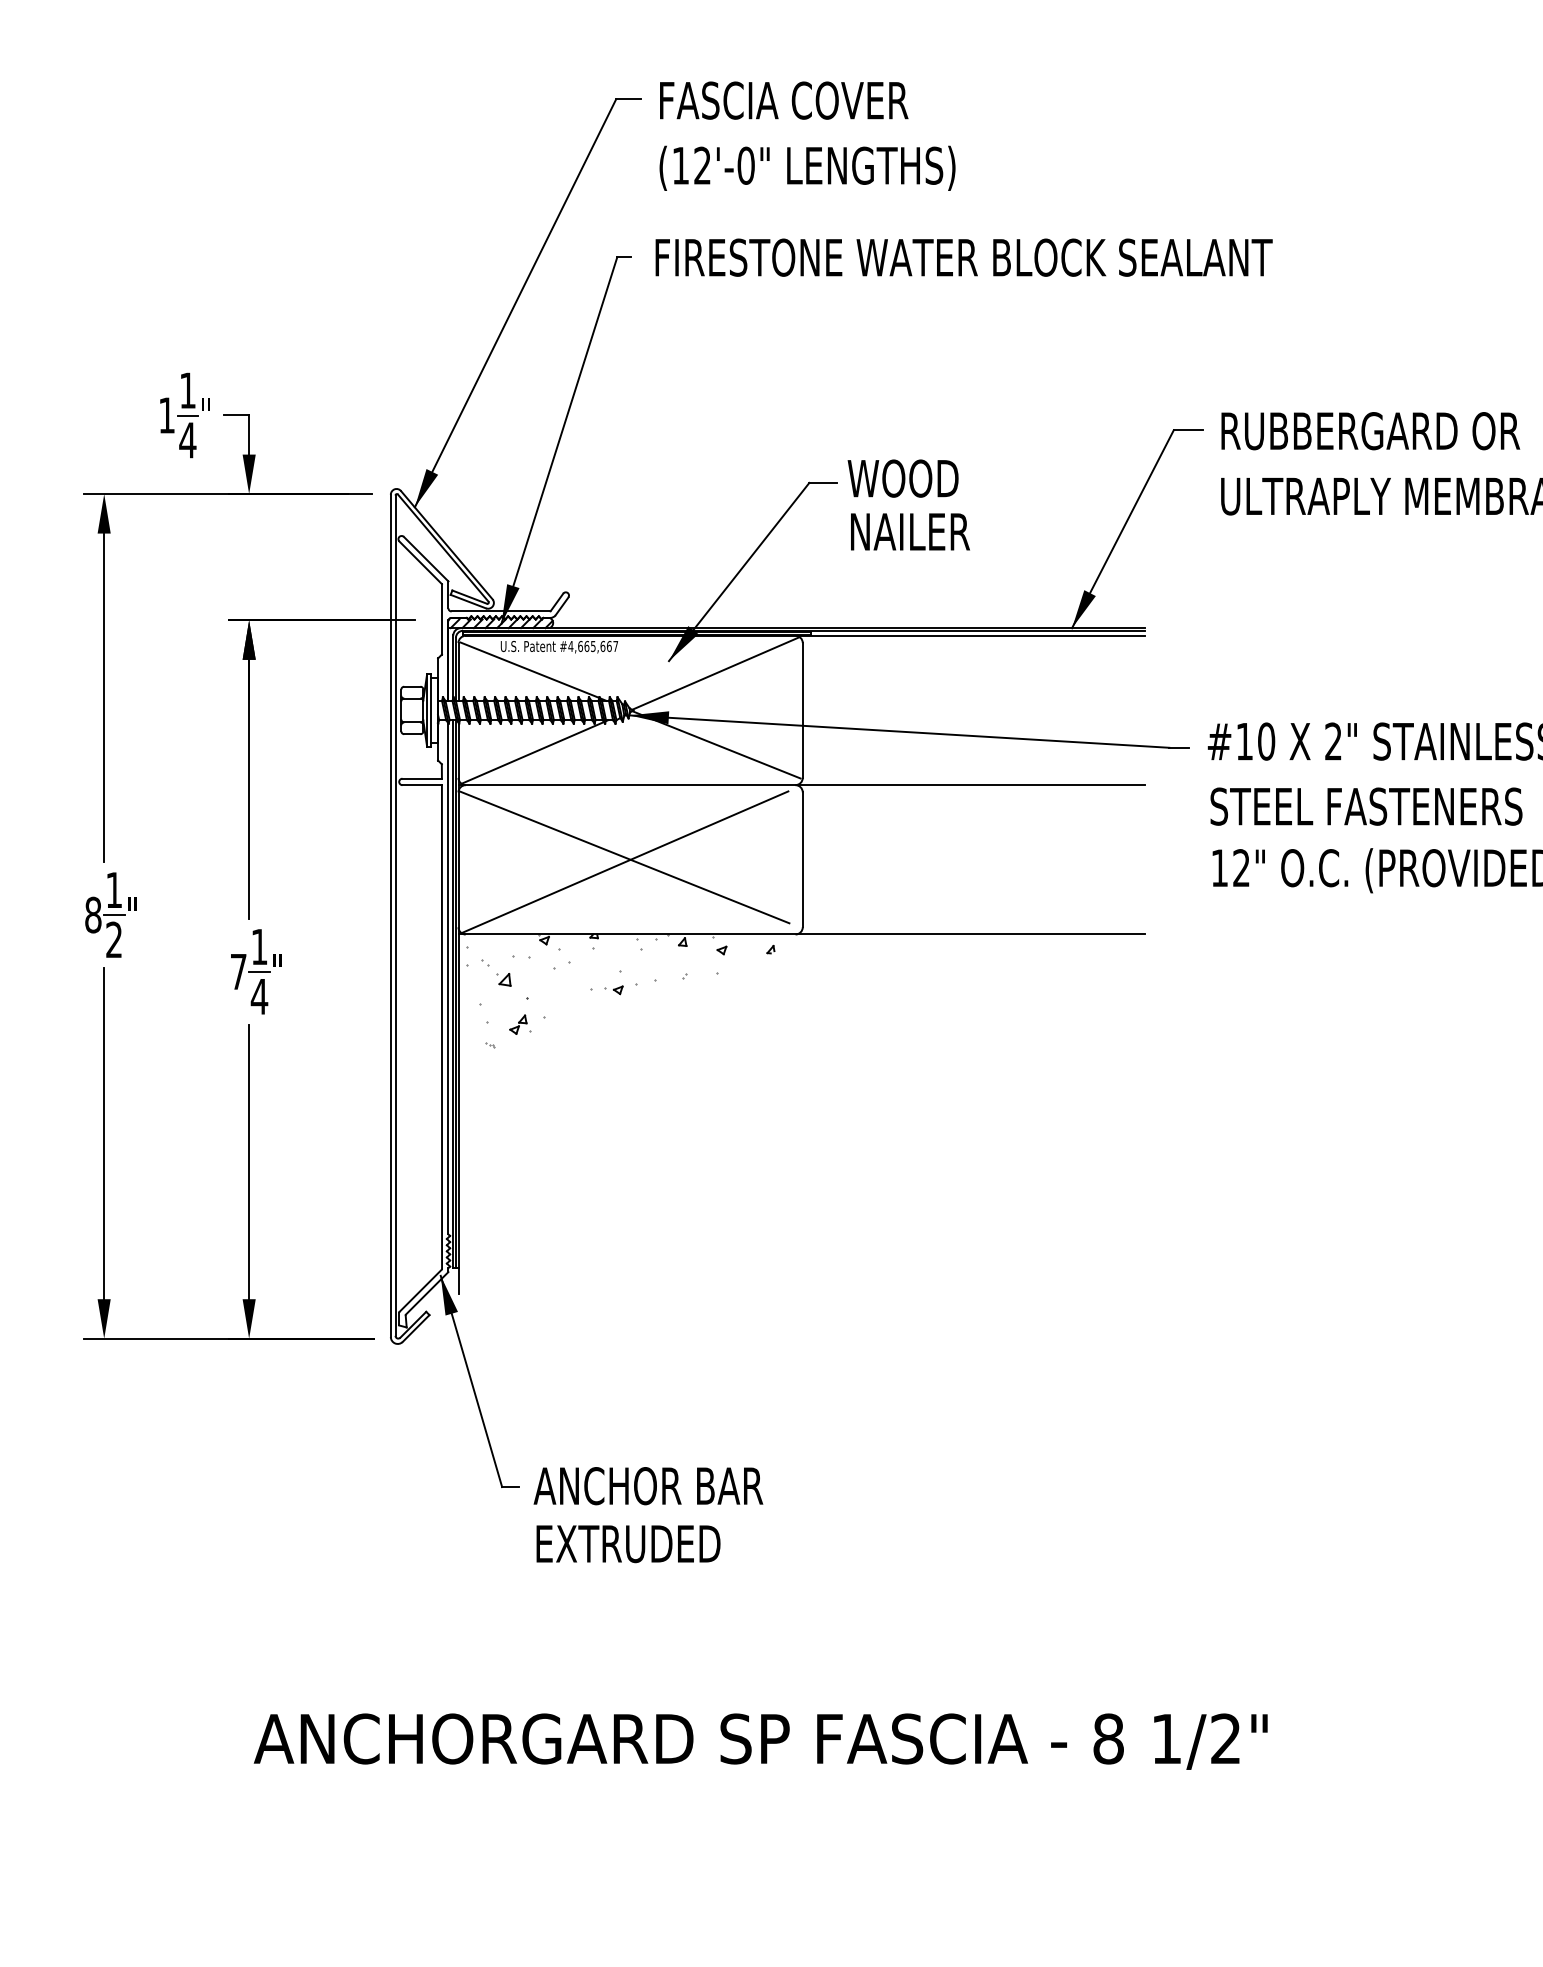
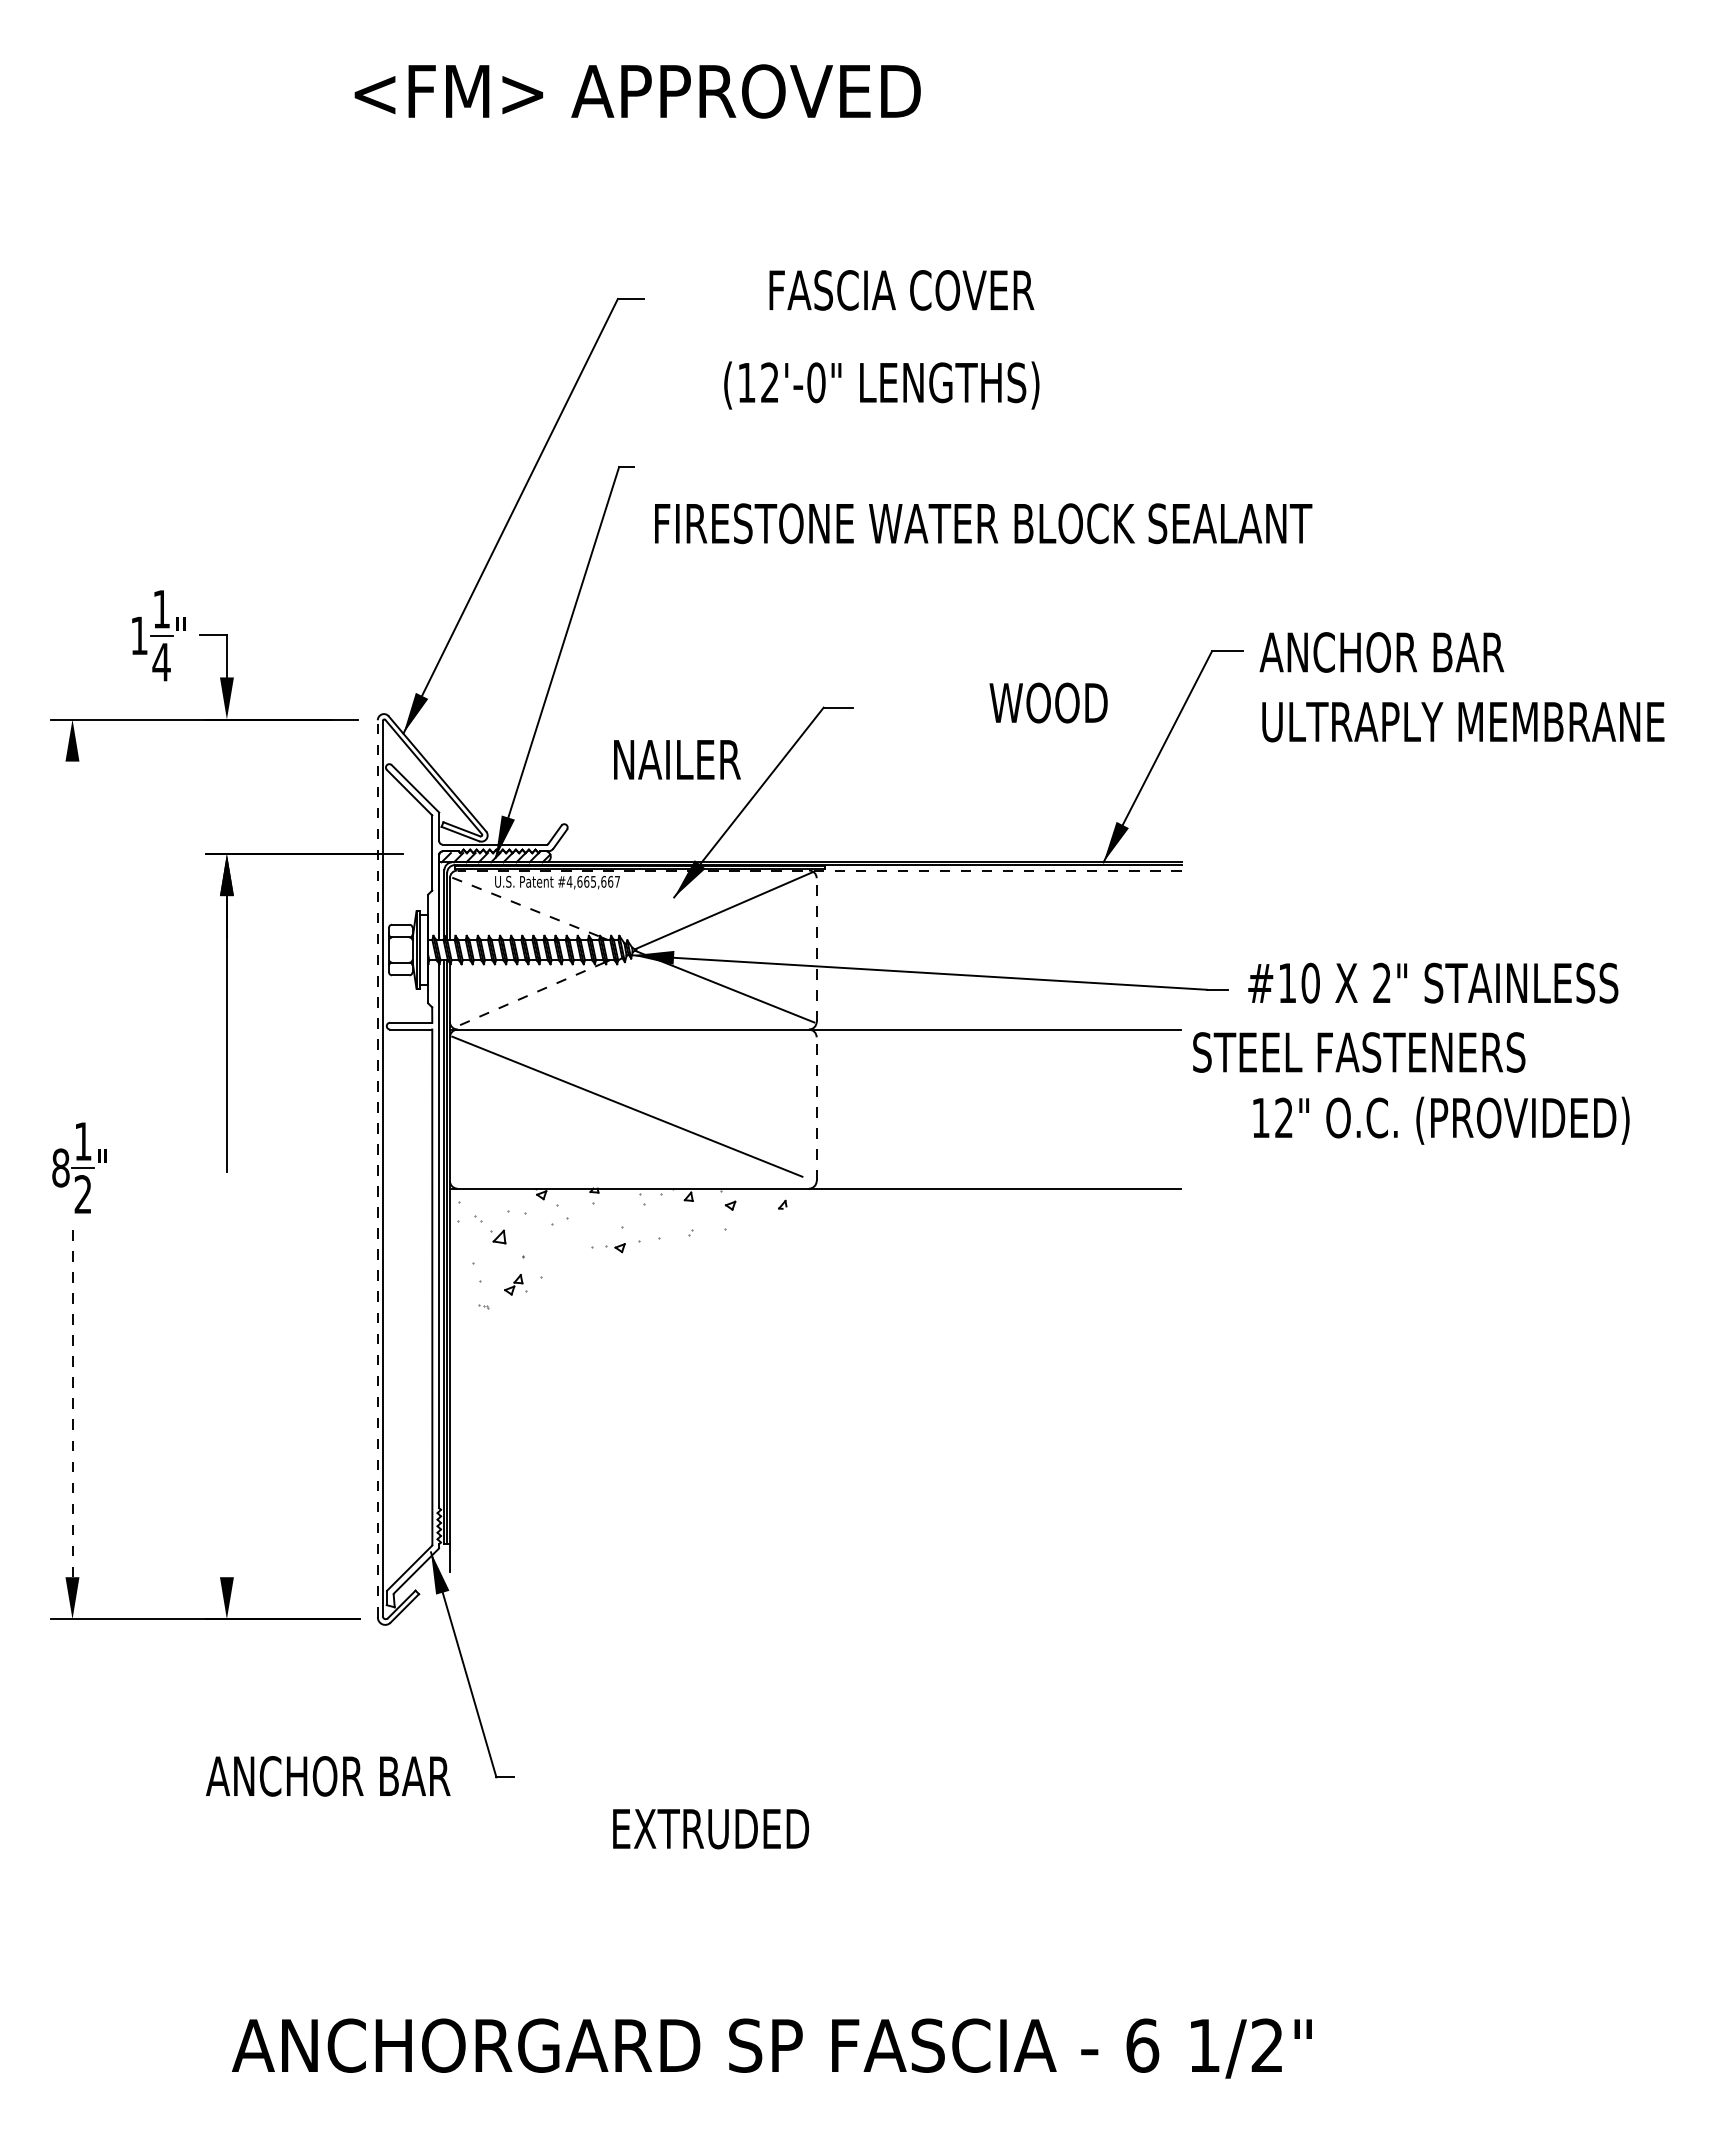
text: (783, 100) -> (901, 290), moved
text: (807, 168) -> (881, 385), moved
text: (964, 257) -> (983, 523), moved
text: (1368, 431) -> (1419, 652), RUBBERGARD OR -> ANCHOR BAR
text: (903, 478) -> (1048, 702), moved
text: (910, 531) -> (677, 759), moved
line: (805, 635) -> (819, 870), solid -> dashed
line: (530, 670) -> (526, 907), solid -> dashed
line: (104, 697) -> (72, 936), removed
line: (802, 710) -> (816, 950), solid -> dashed
line: (533, 753) -> (529, 995), solid -> dashed
text: (1366, 806) -> (1359, 1052), moved
line: (802, 860) -> (816, 1109), solid -> dashed
line: (625, 862) -> (627, 1111), removed
line: (390, 915) -> (377, 1168), solid -> dashed
part: (256, 971) -> (234, 1228), removed
line: (104, 1133) -> (72, 1400), solid -> dashed
line: (248, 1162) -> (226, 1431), removed
text: (648, 1486) -> (328, 1776), moved
text: (628, 1544) -> (710, 1829), moved
text: (1108, 1738) -> (1142, 2045), 8 -> 6

